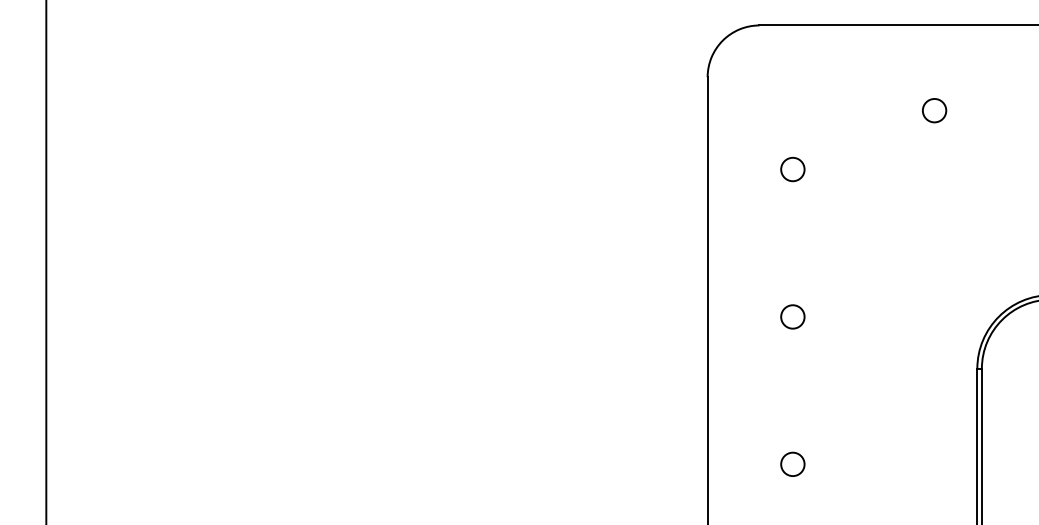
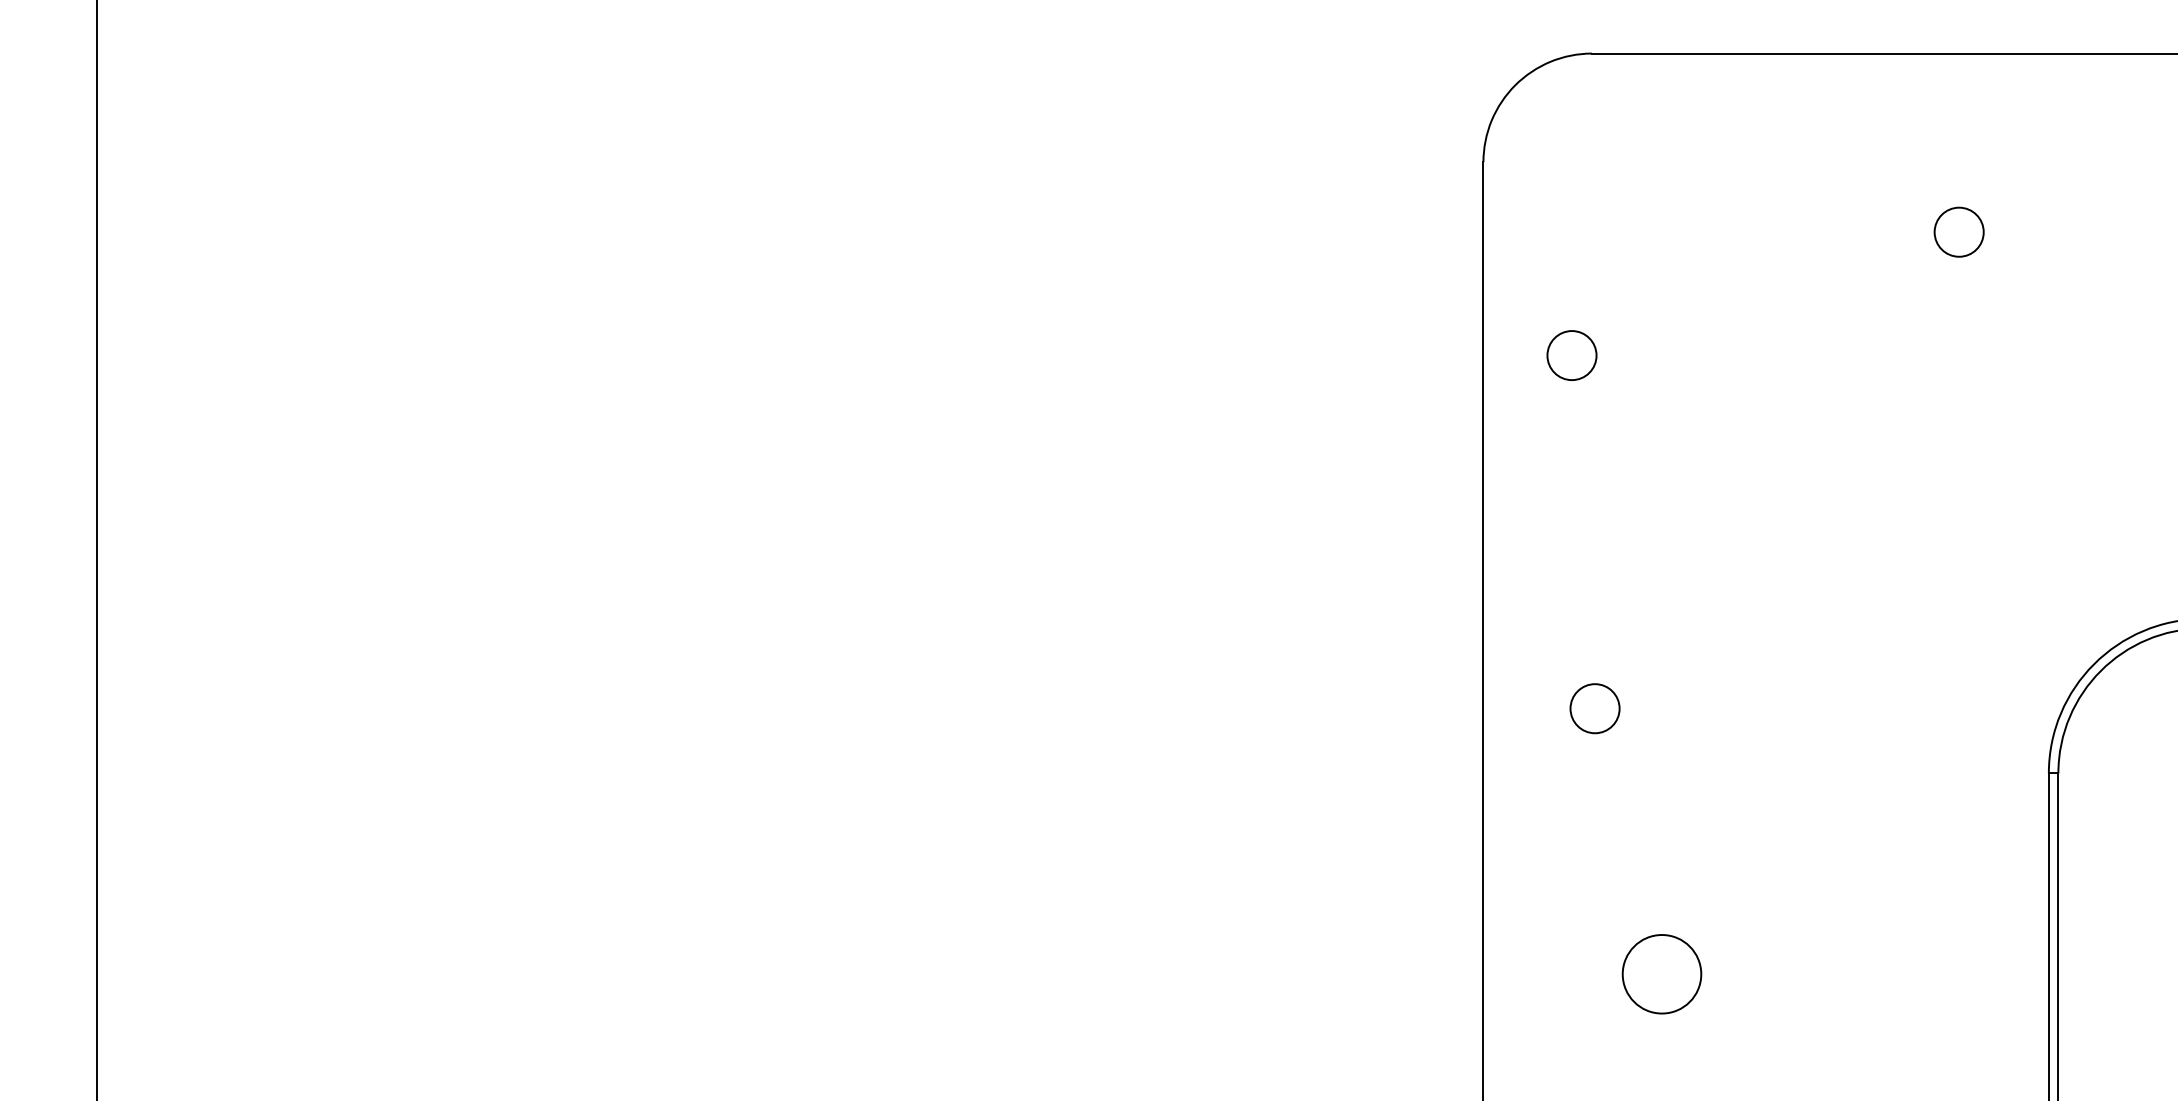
circle: (792, 169) -> (1571, 355), moved
circle: (792, 316) -> (1594, 707), moved
circle: (792, 463) -> (1661, 971), size x1.6

